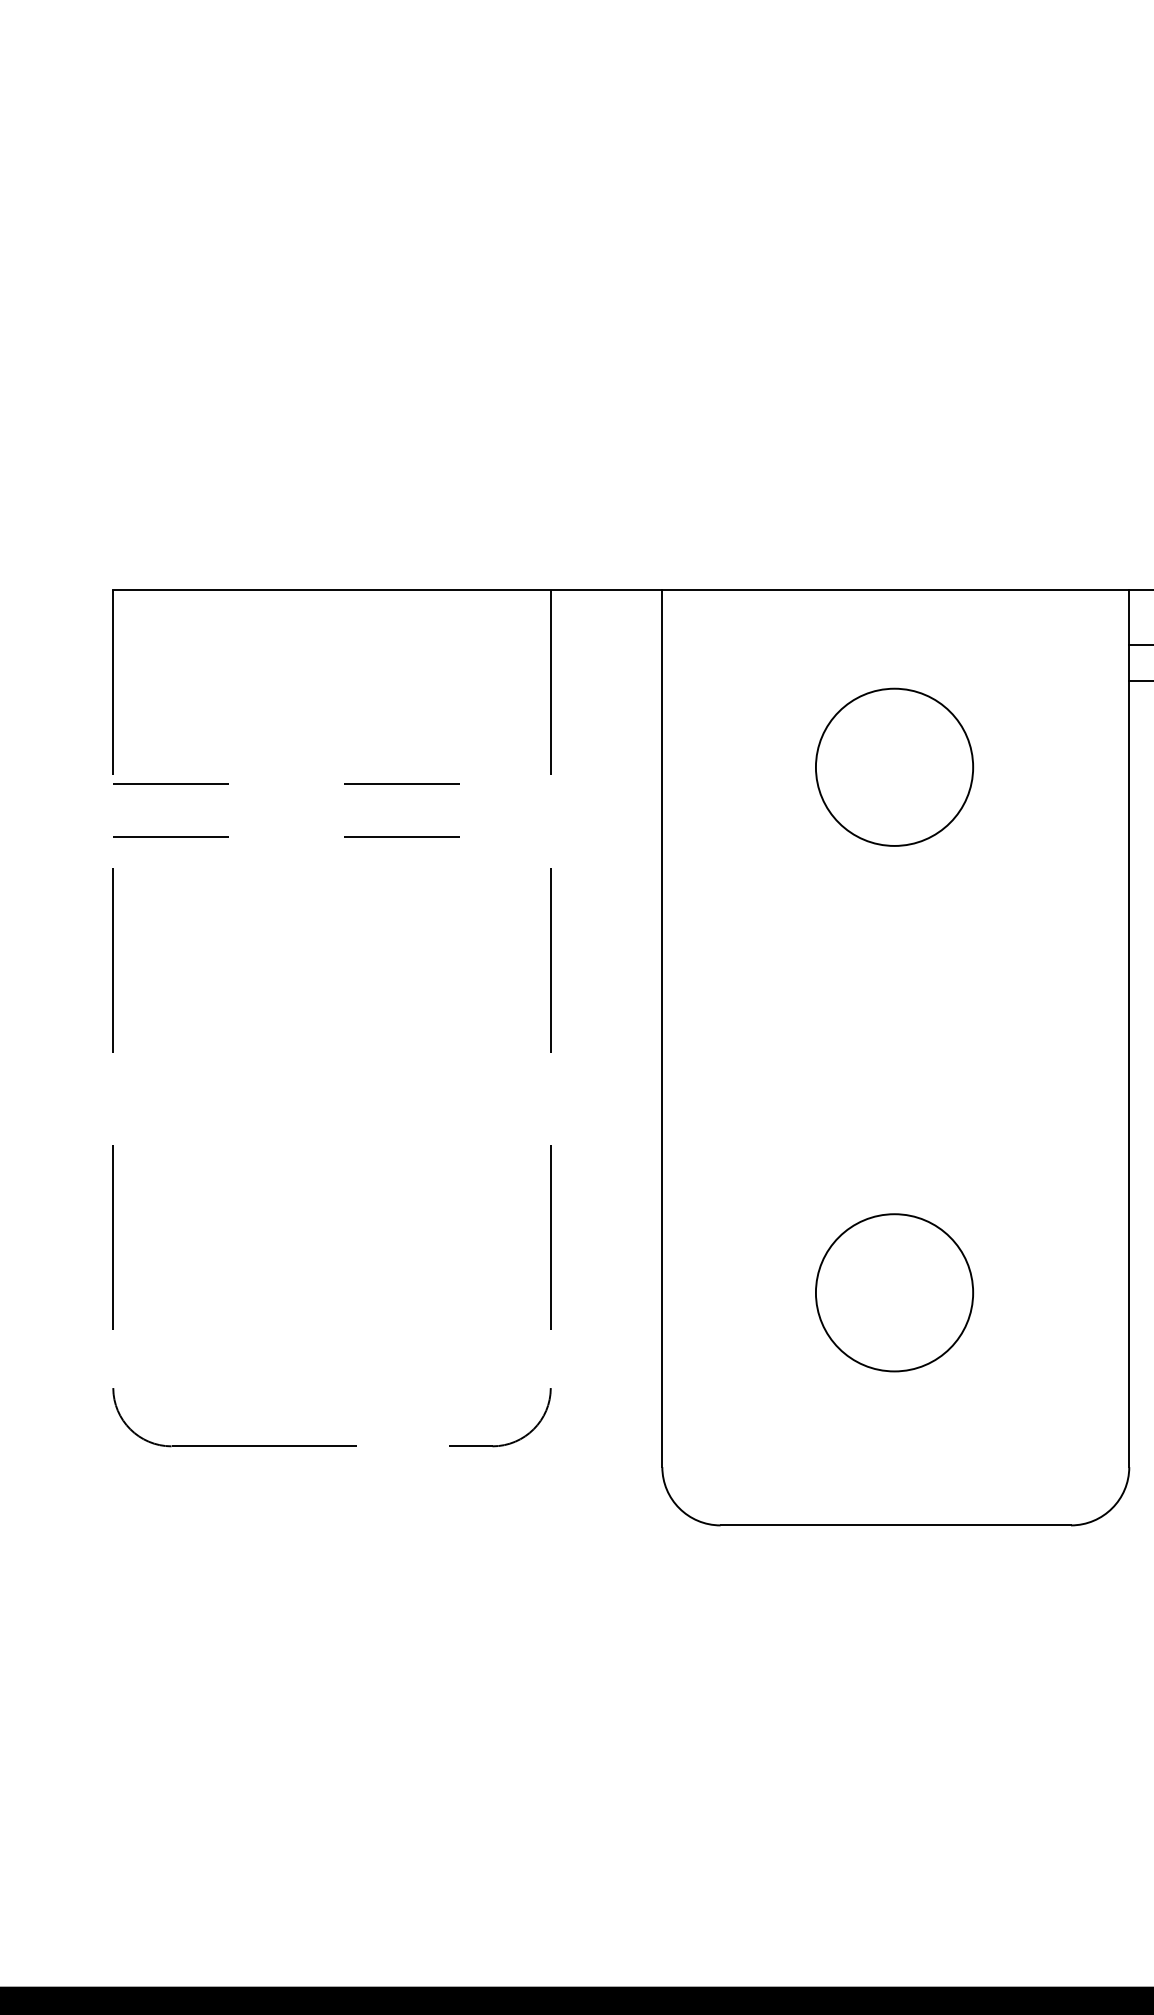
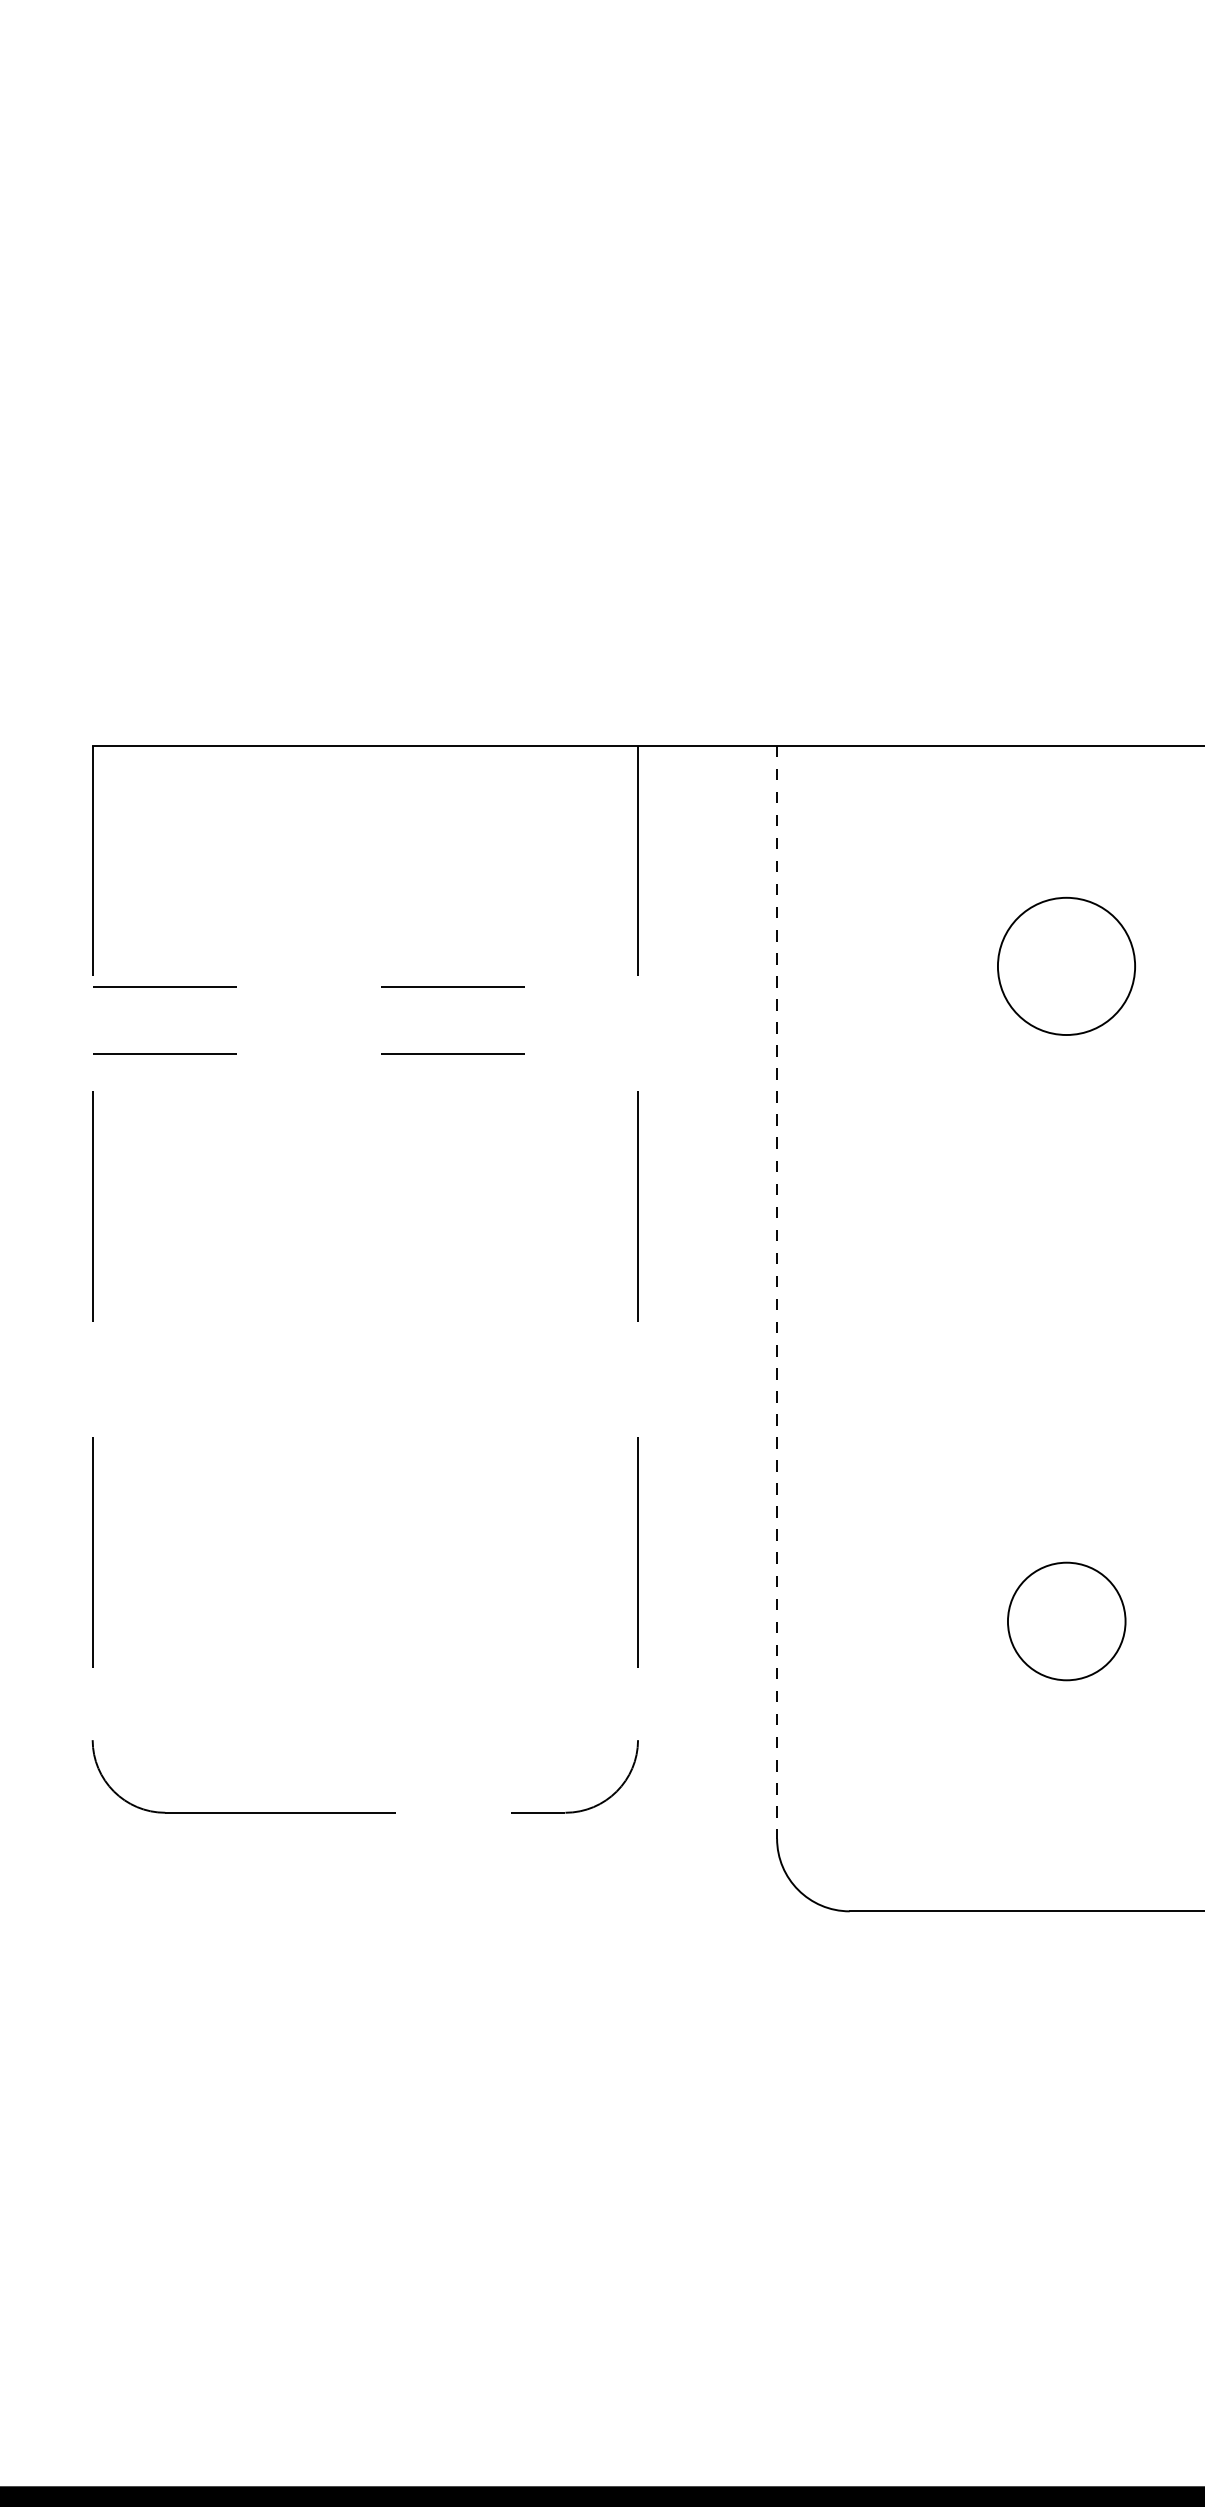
circle: (894, 766) -> (1066, 965), size x0.7
line: (662, 1029) -> (777, 1293), solid -> dashed
circle: (894, 1292) -> (1066, 1621), size x0.6

